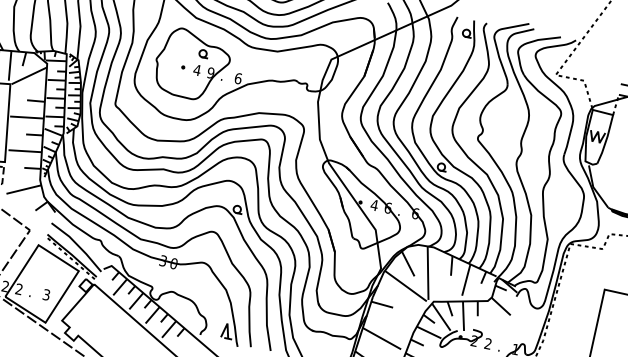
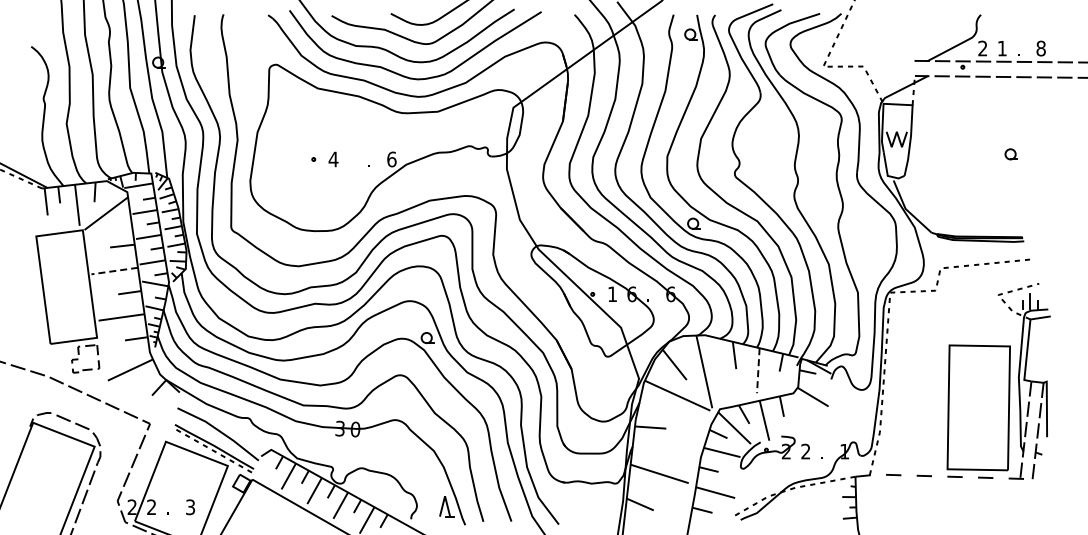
part: (192, 64) -> (325, 153), removed
line: (26, 117) -> (114, 271), solid -> dashed
text: (374, 204) -> (612, 293), 4 -> 1
line: (466, 279) -> (758, 370), solid -> dashed

